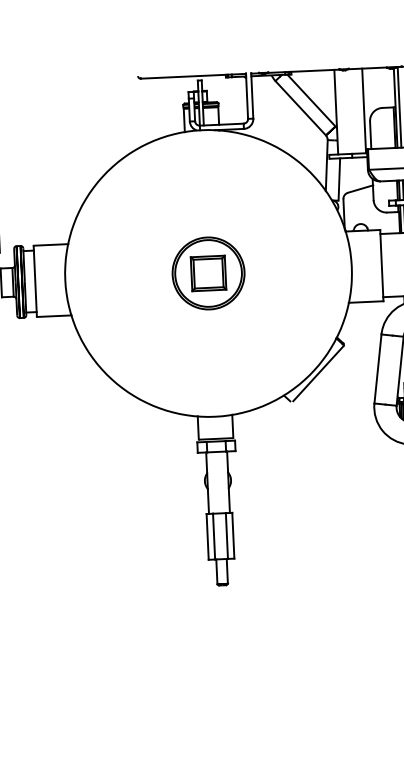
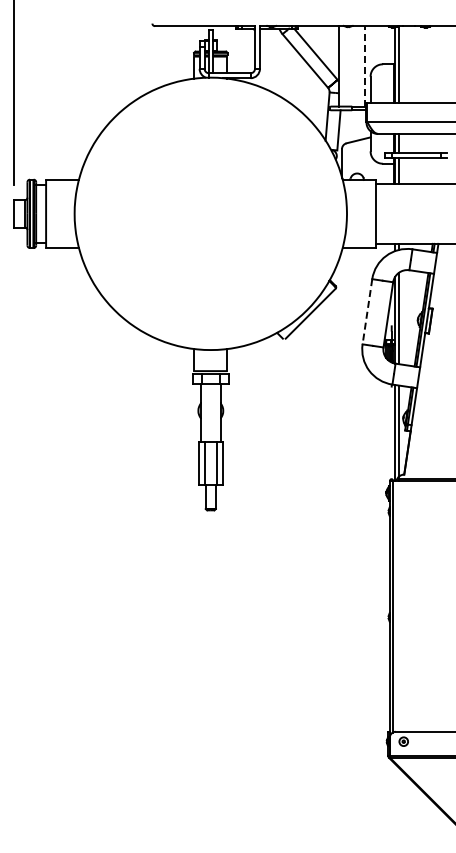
line: (364, 110) -> (365, 65), solid -> dashed
part: (208, 273) -> (210, 213), removed
line: (378, 368) -> (367, 311), solid -> dashed

